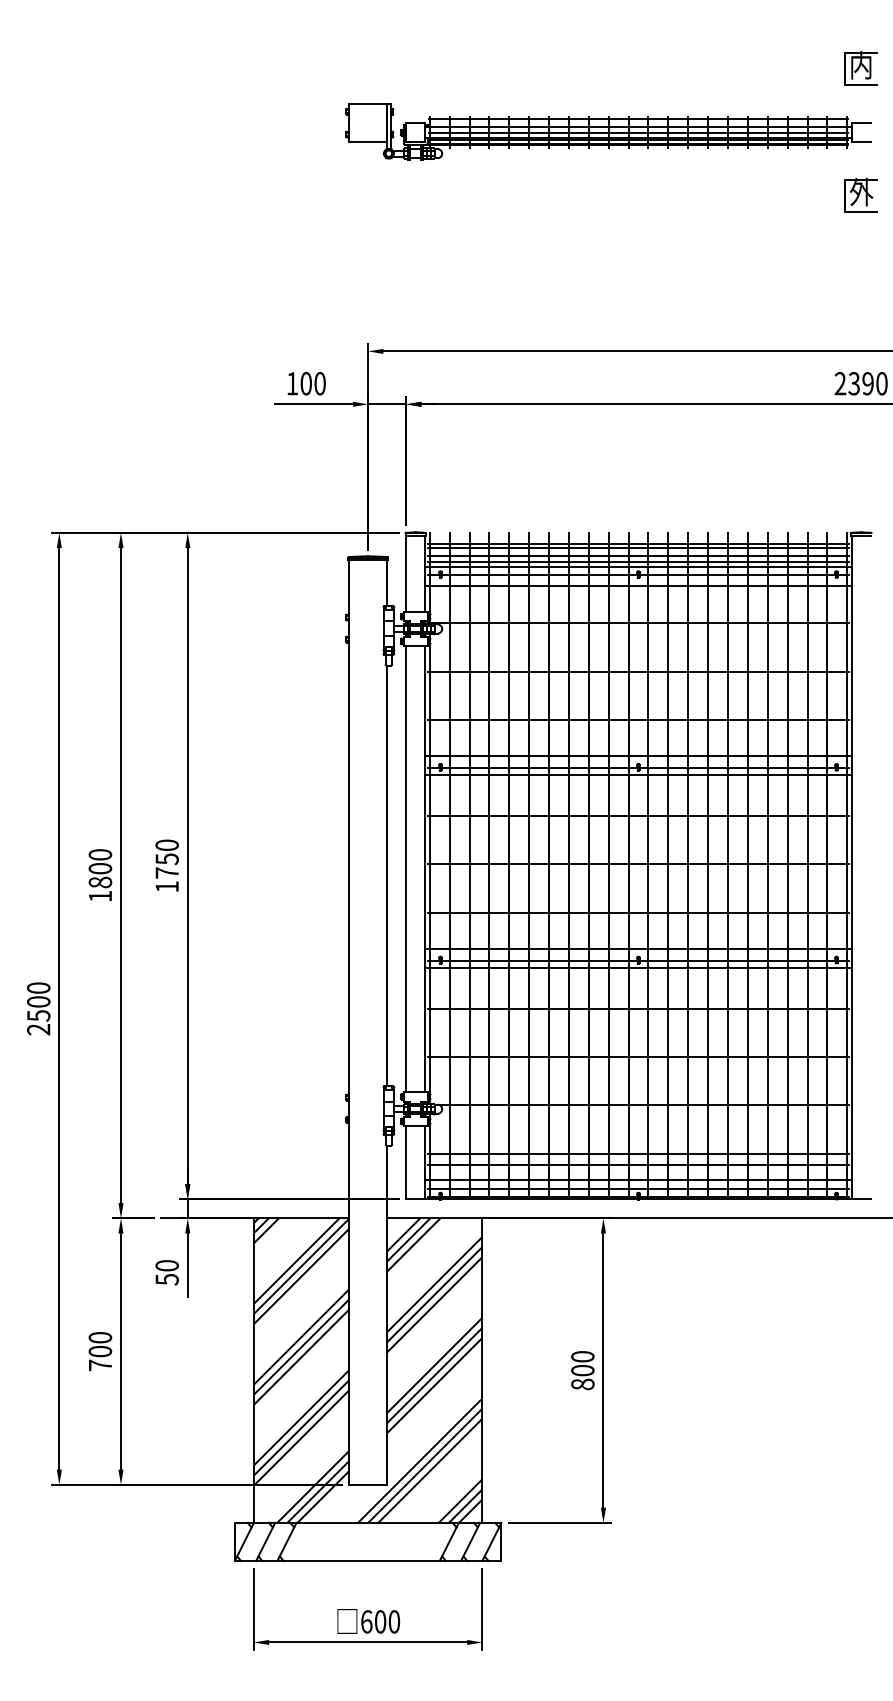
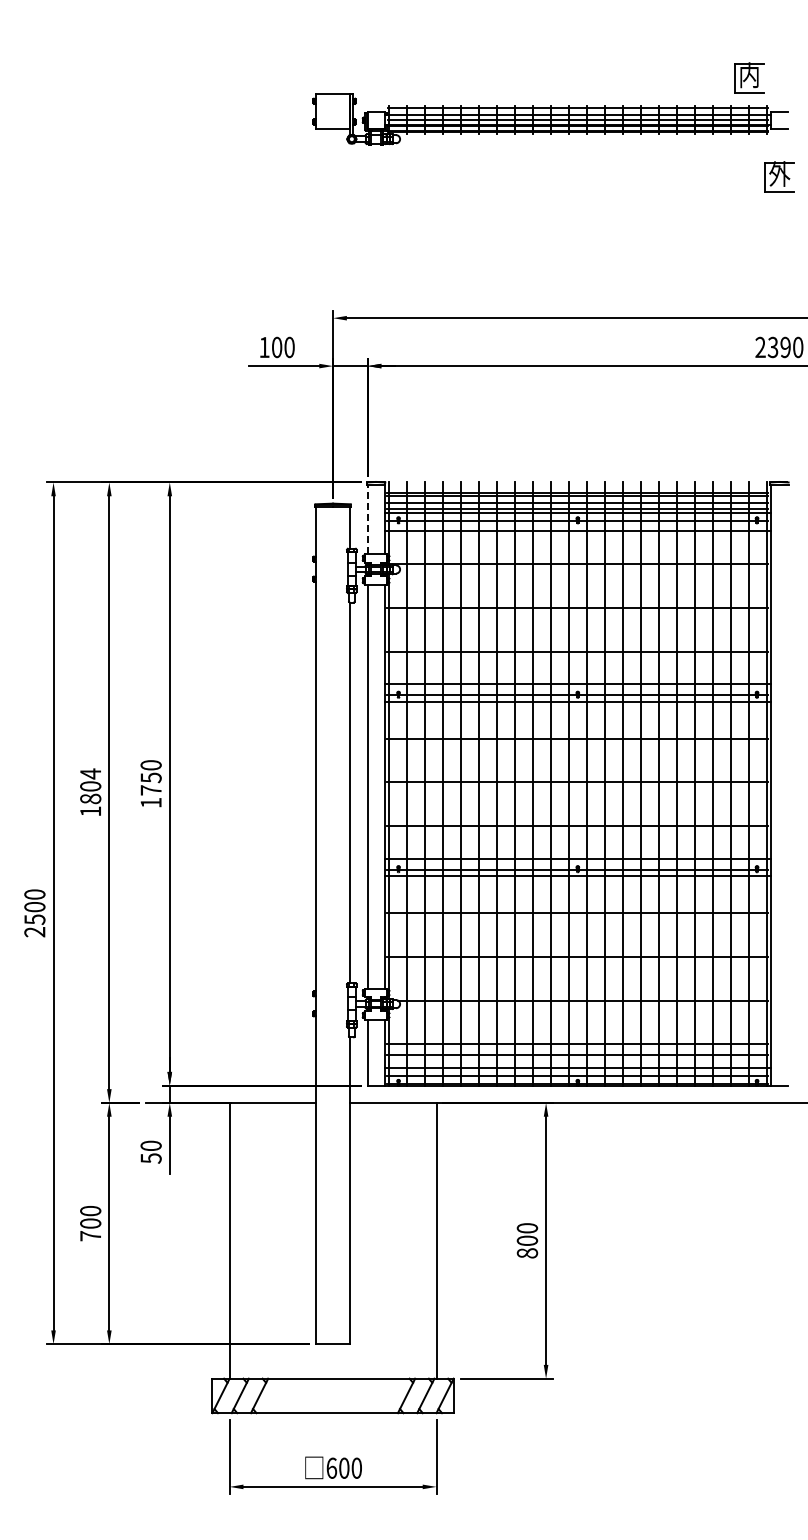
part: (861, 67) -> (749, 77), moved
line: (406, 573) -> (367, 519), solid -> dashed
text: (100, 854) -> (90, 773), 1800 -> 1804
hatch: (367, 1370) -> (332, 1240), removed

